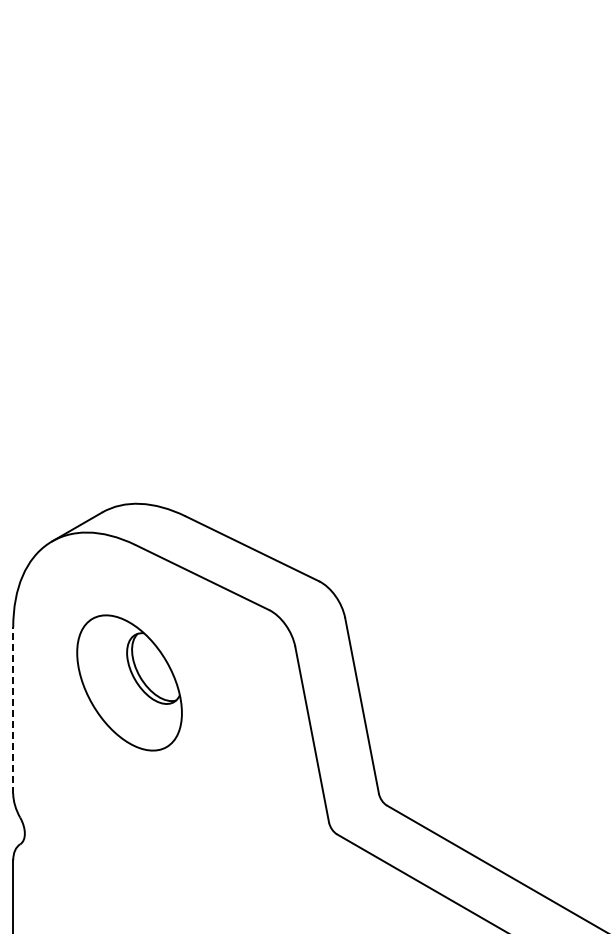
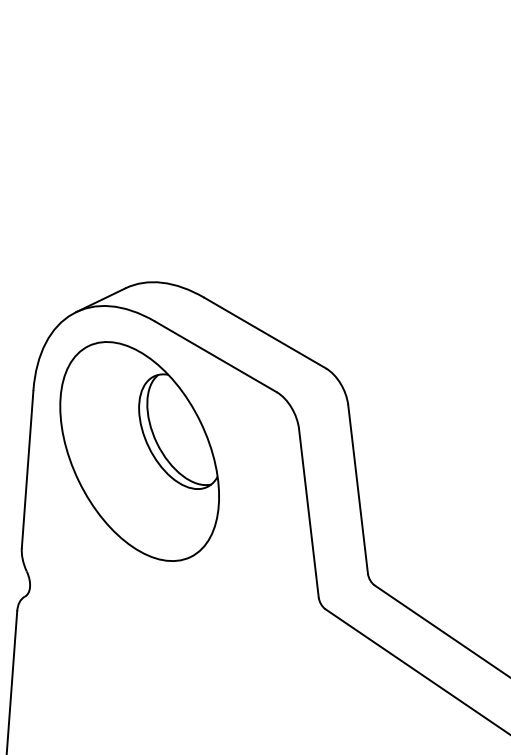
part: (129, 682) -> (139, 451), size x1.67
line: (13, 710) -> (27, 469), dashed -> solid

